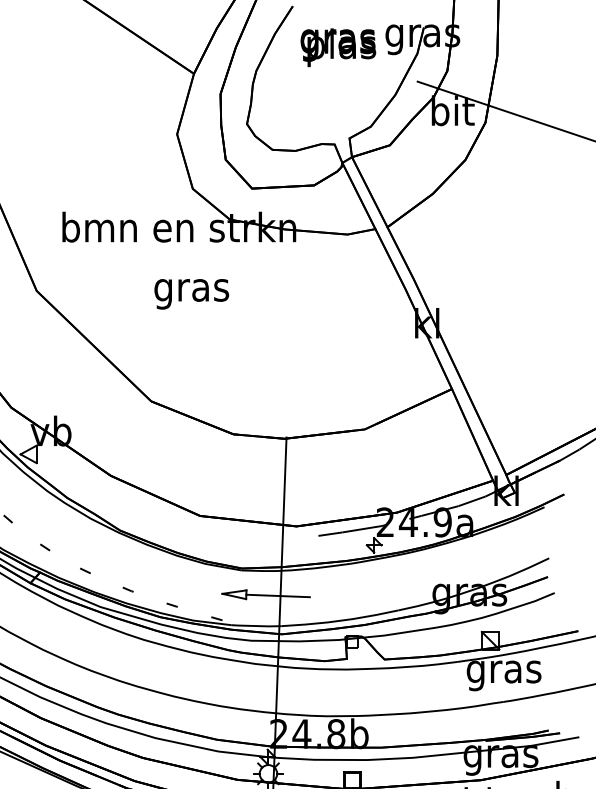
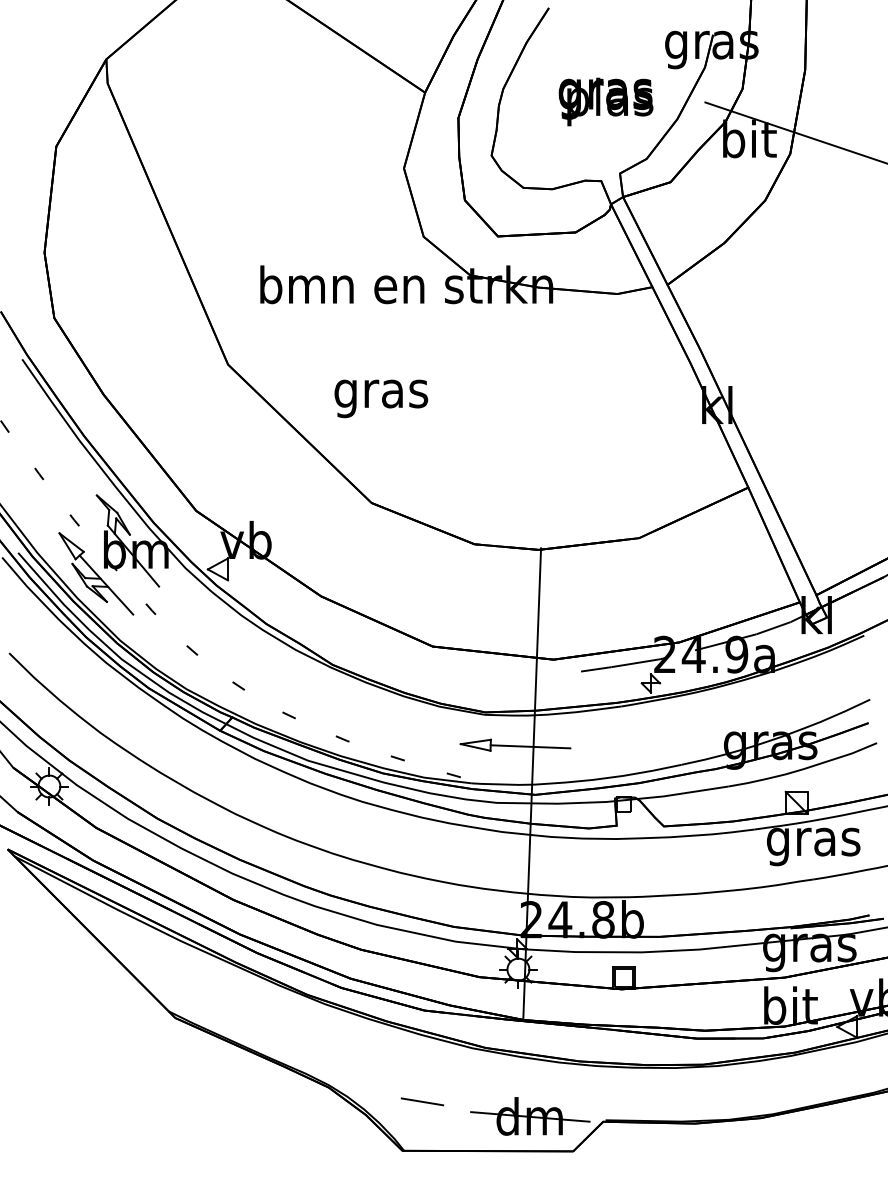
text: (337, 47) -> (605, 101), moved
text: (191, 294) -> (381, 398), moved

